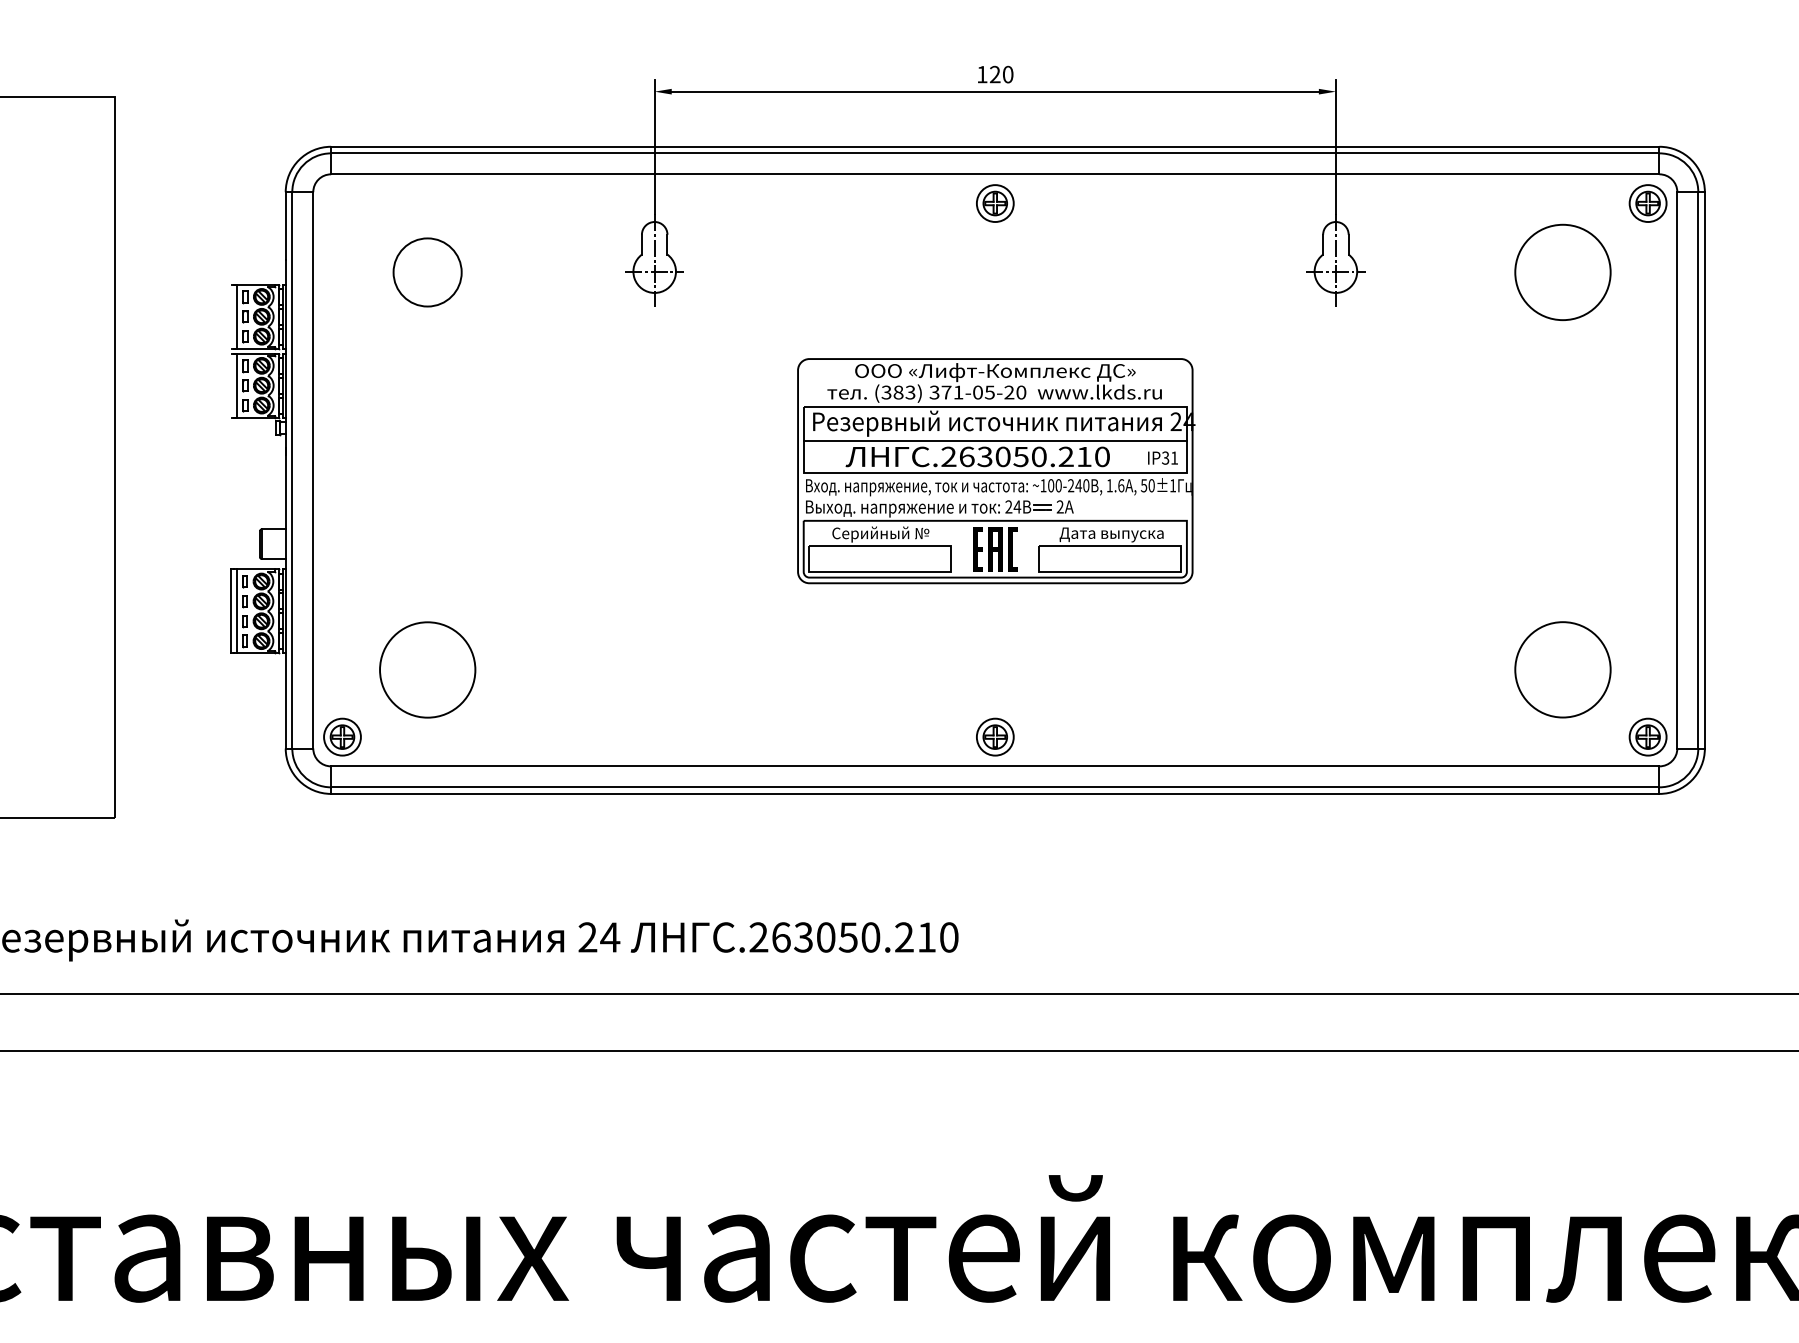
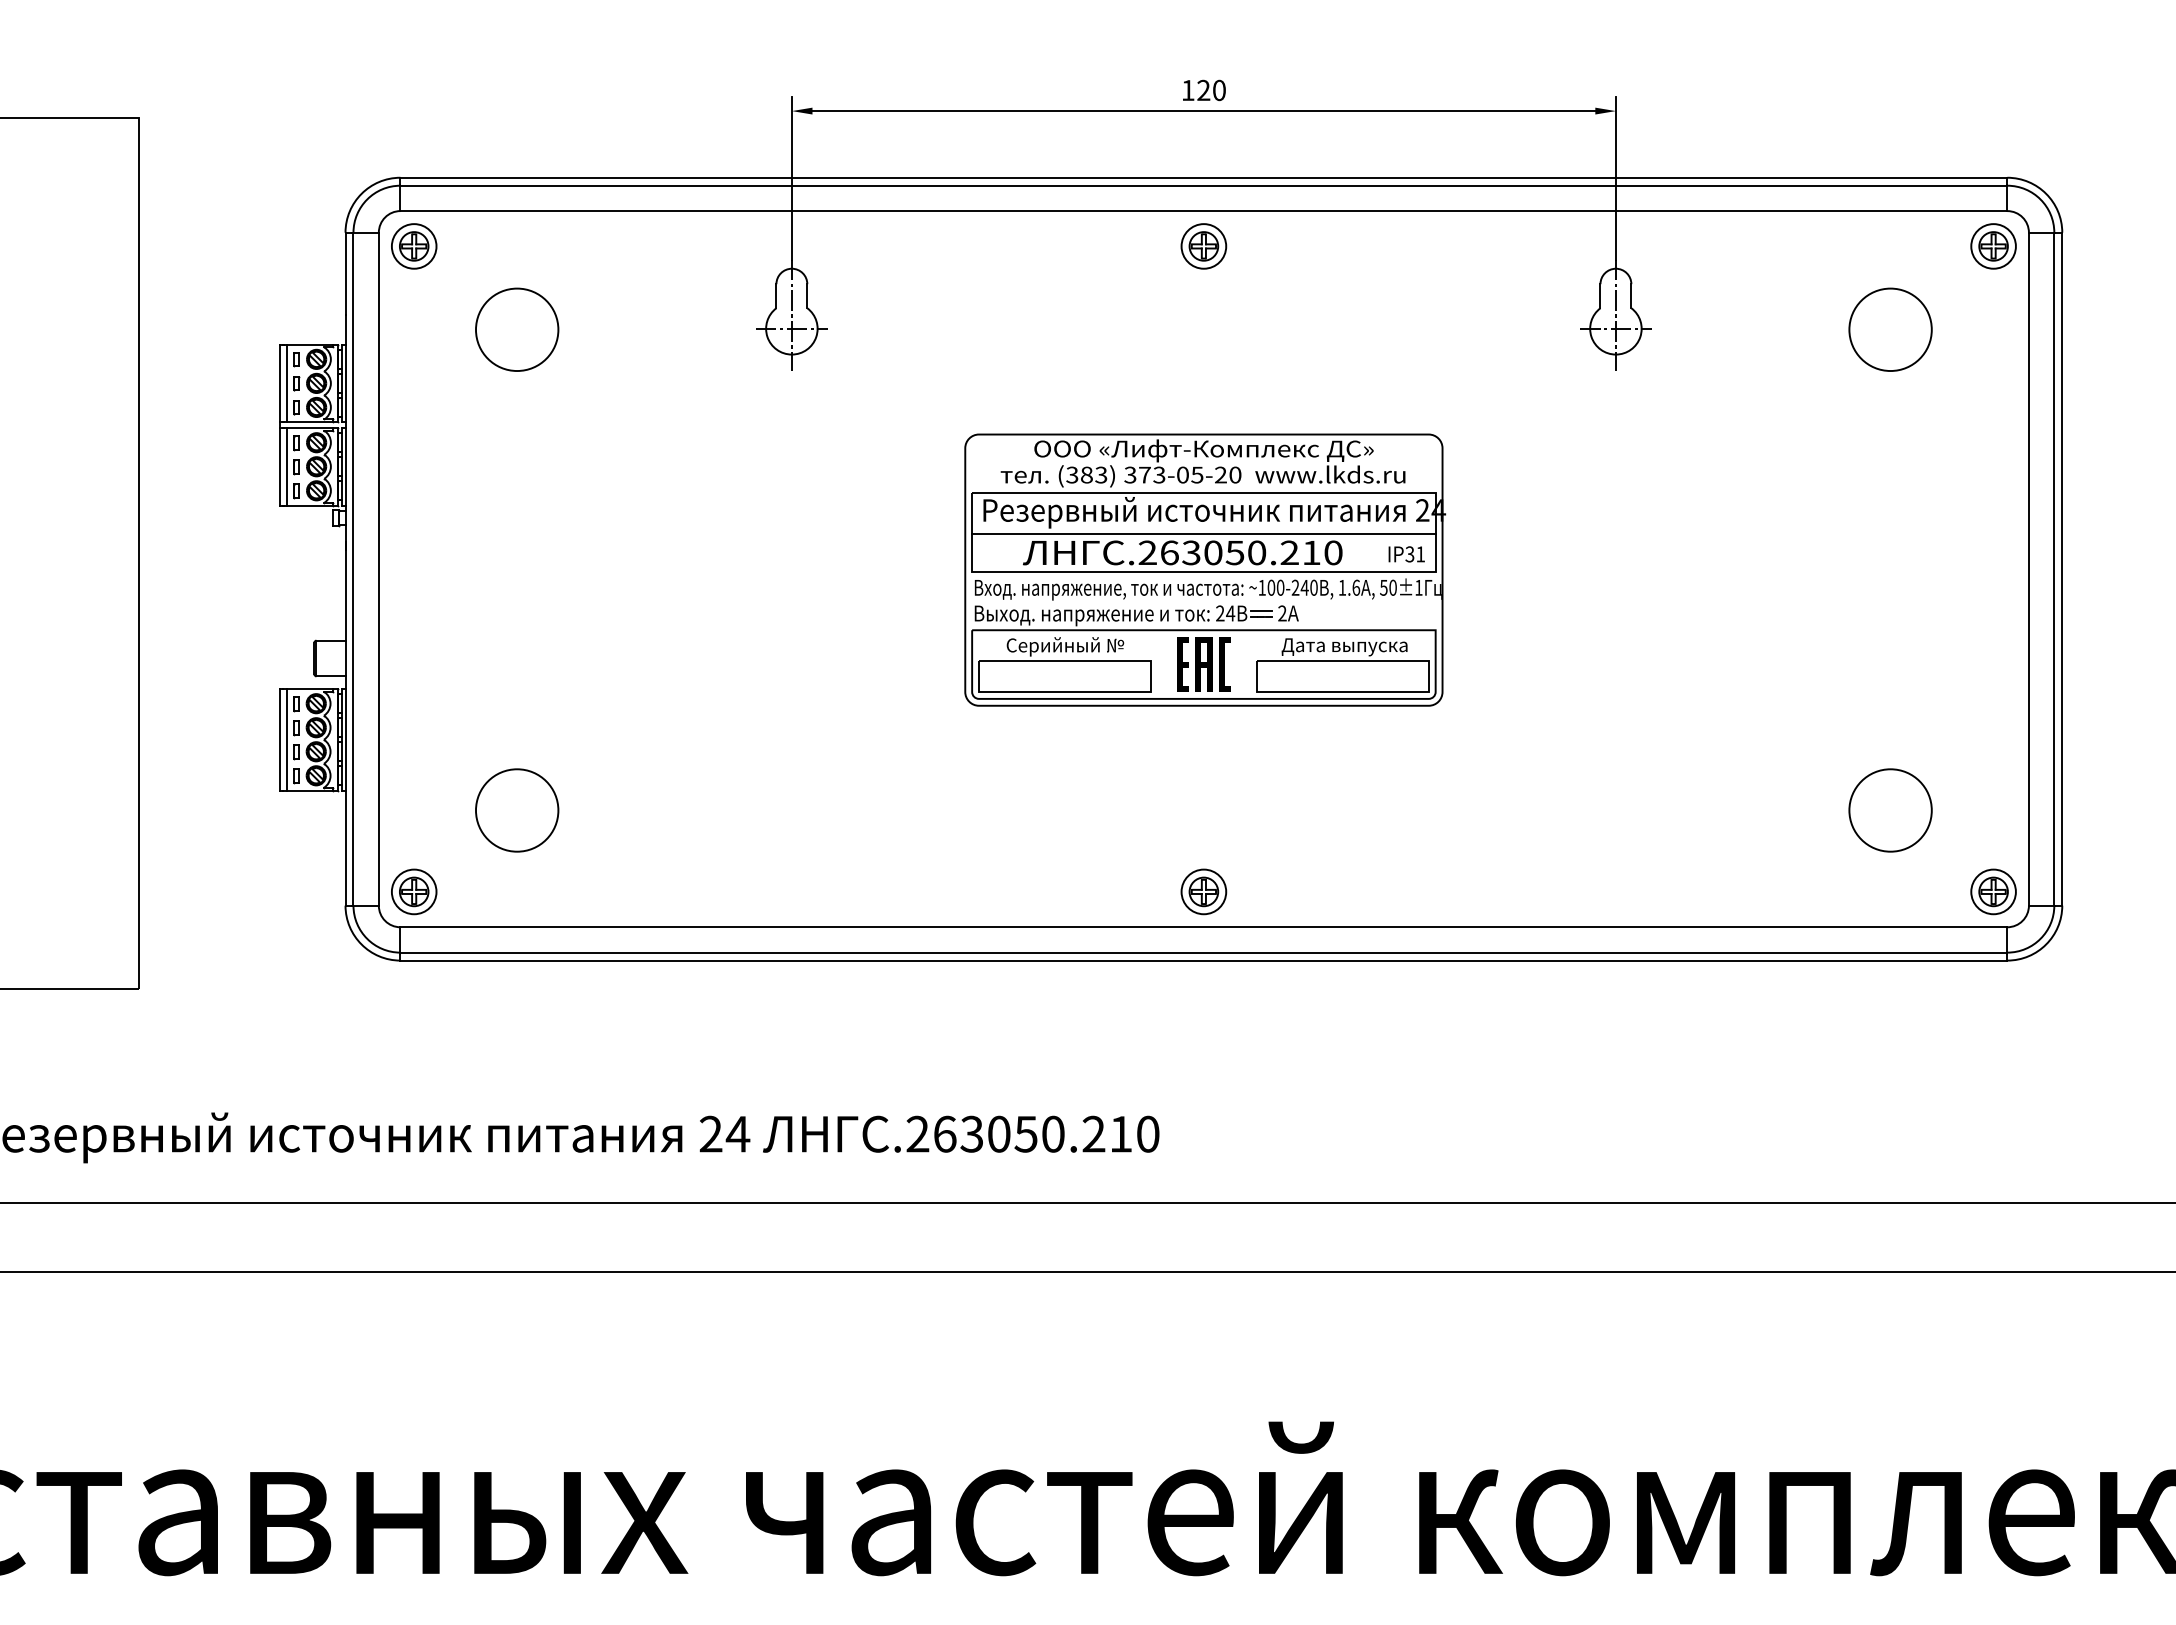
part: (342, 203) -> (414, 246), added
circle: (1562, 272) -> (1890, 329), size x0.71
line: (231, 350) -> (279, 424), added
text: (958, 392) -> (1159, 474), 371-05-20 -> 373-05-20
circle: (427, 669) -> (517, 810), size x0.71
circle: (1562, 669) -> (1890, 810), size x0.71

